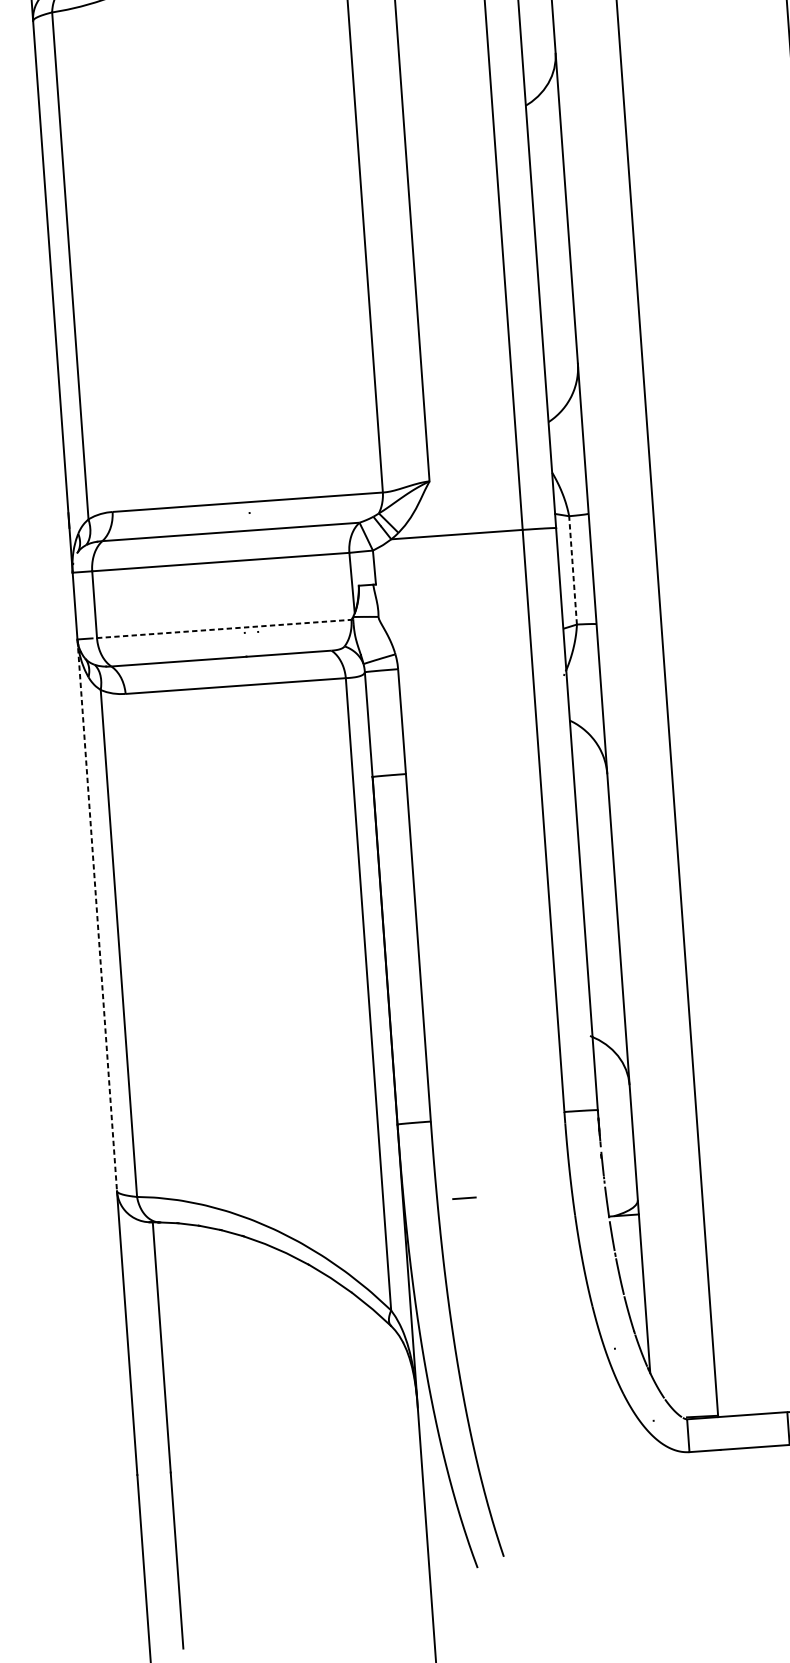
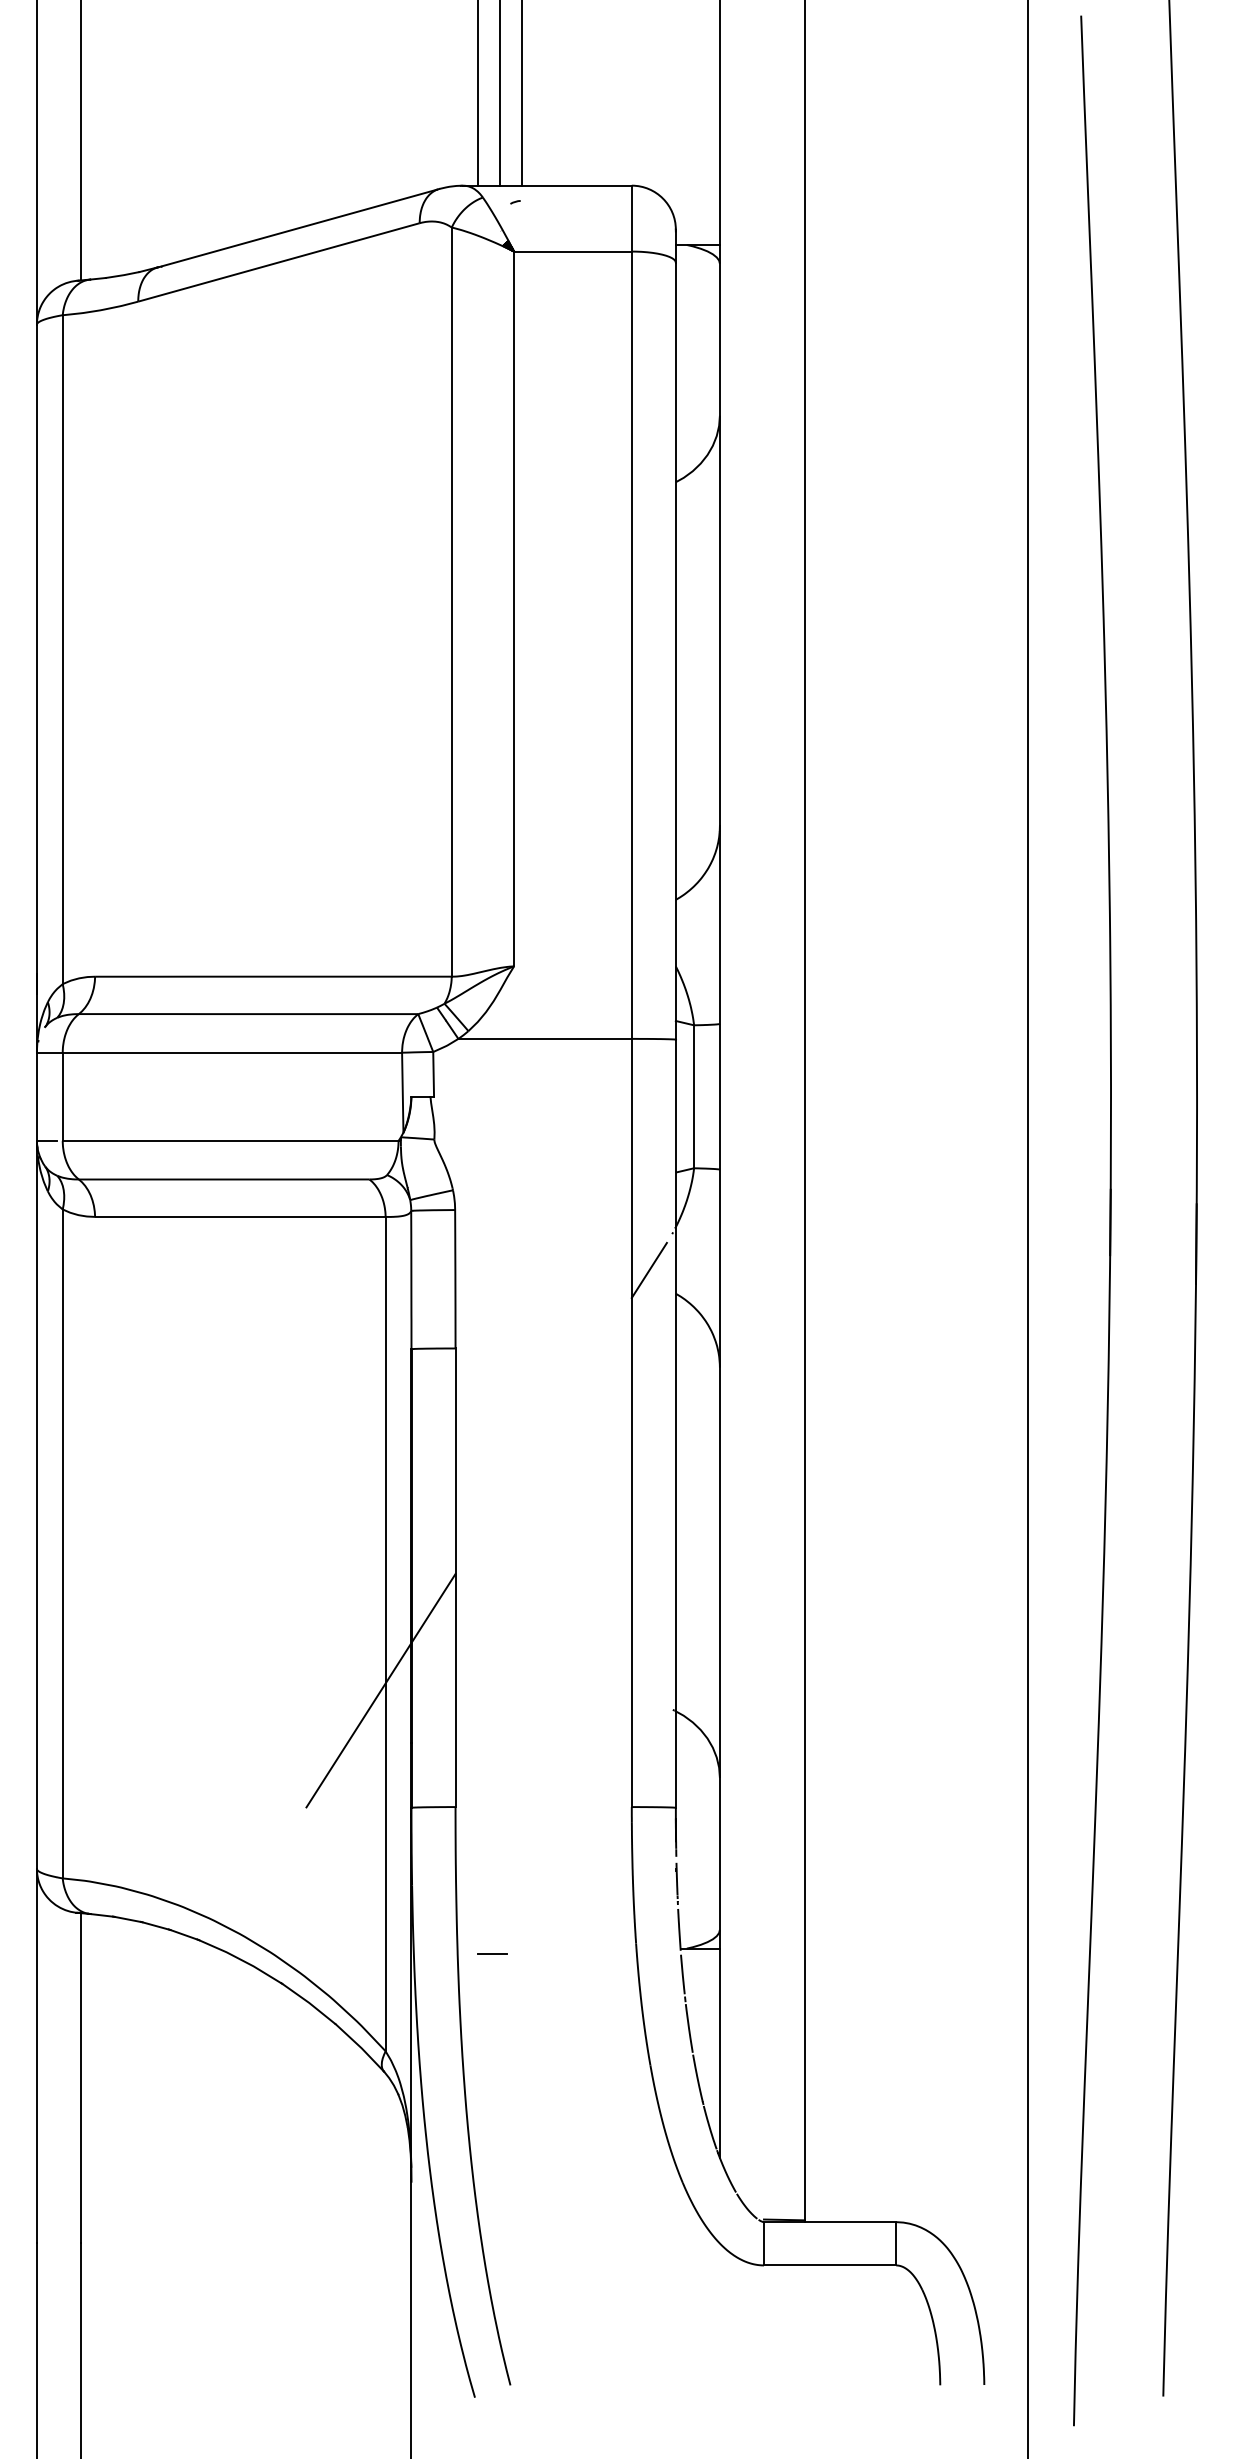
line: (573, 570) -> (694, 1096), dashed -> solid
line: (224, 628) -> (230, 1140), dashed -> solid
line: (547, 703) -> (648, 1269), added
line: (96, 915) -> (36, 1505), dashed -> solid
line: (367, 1037) -> (380, 1690), added
line: (464, 1197) -> (492, 1953), moved

